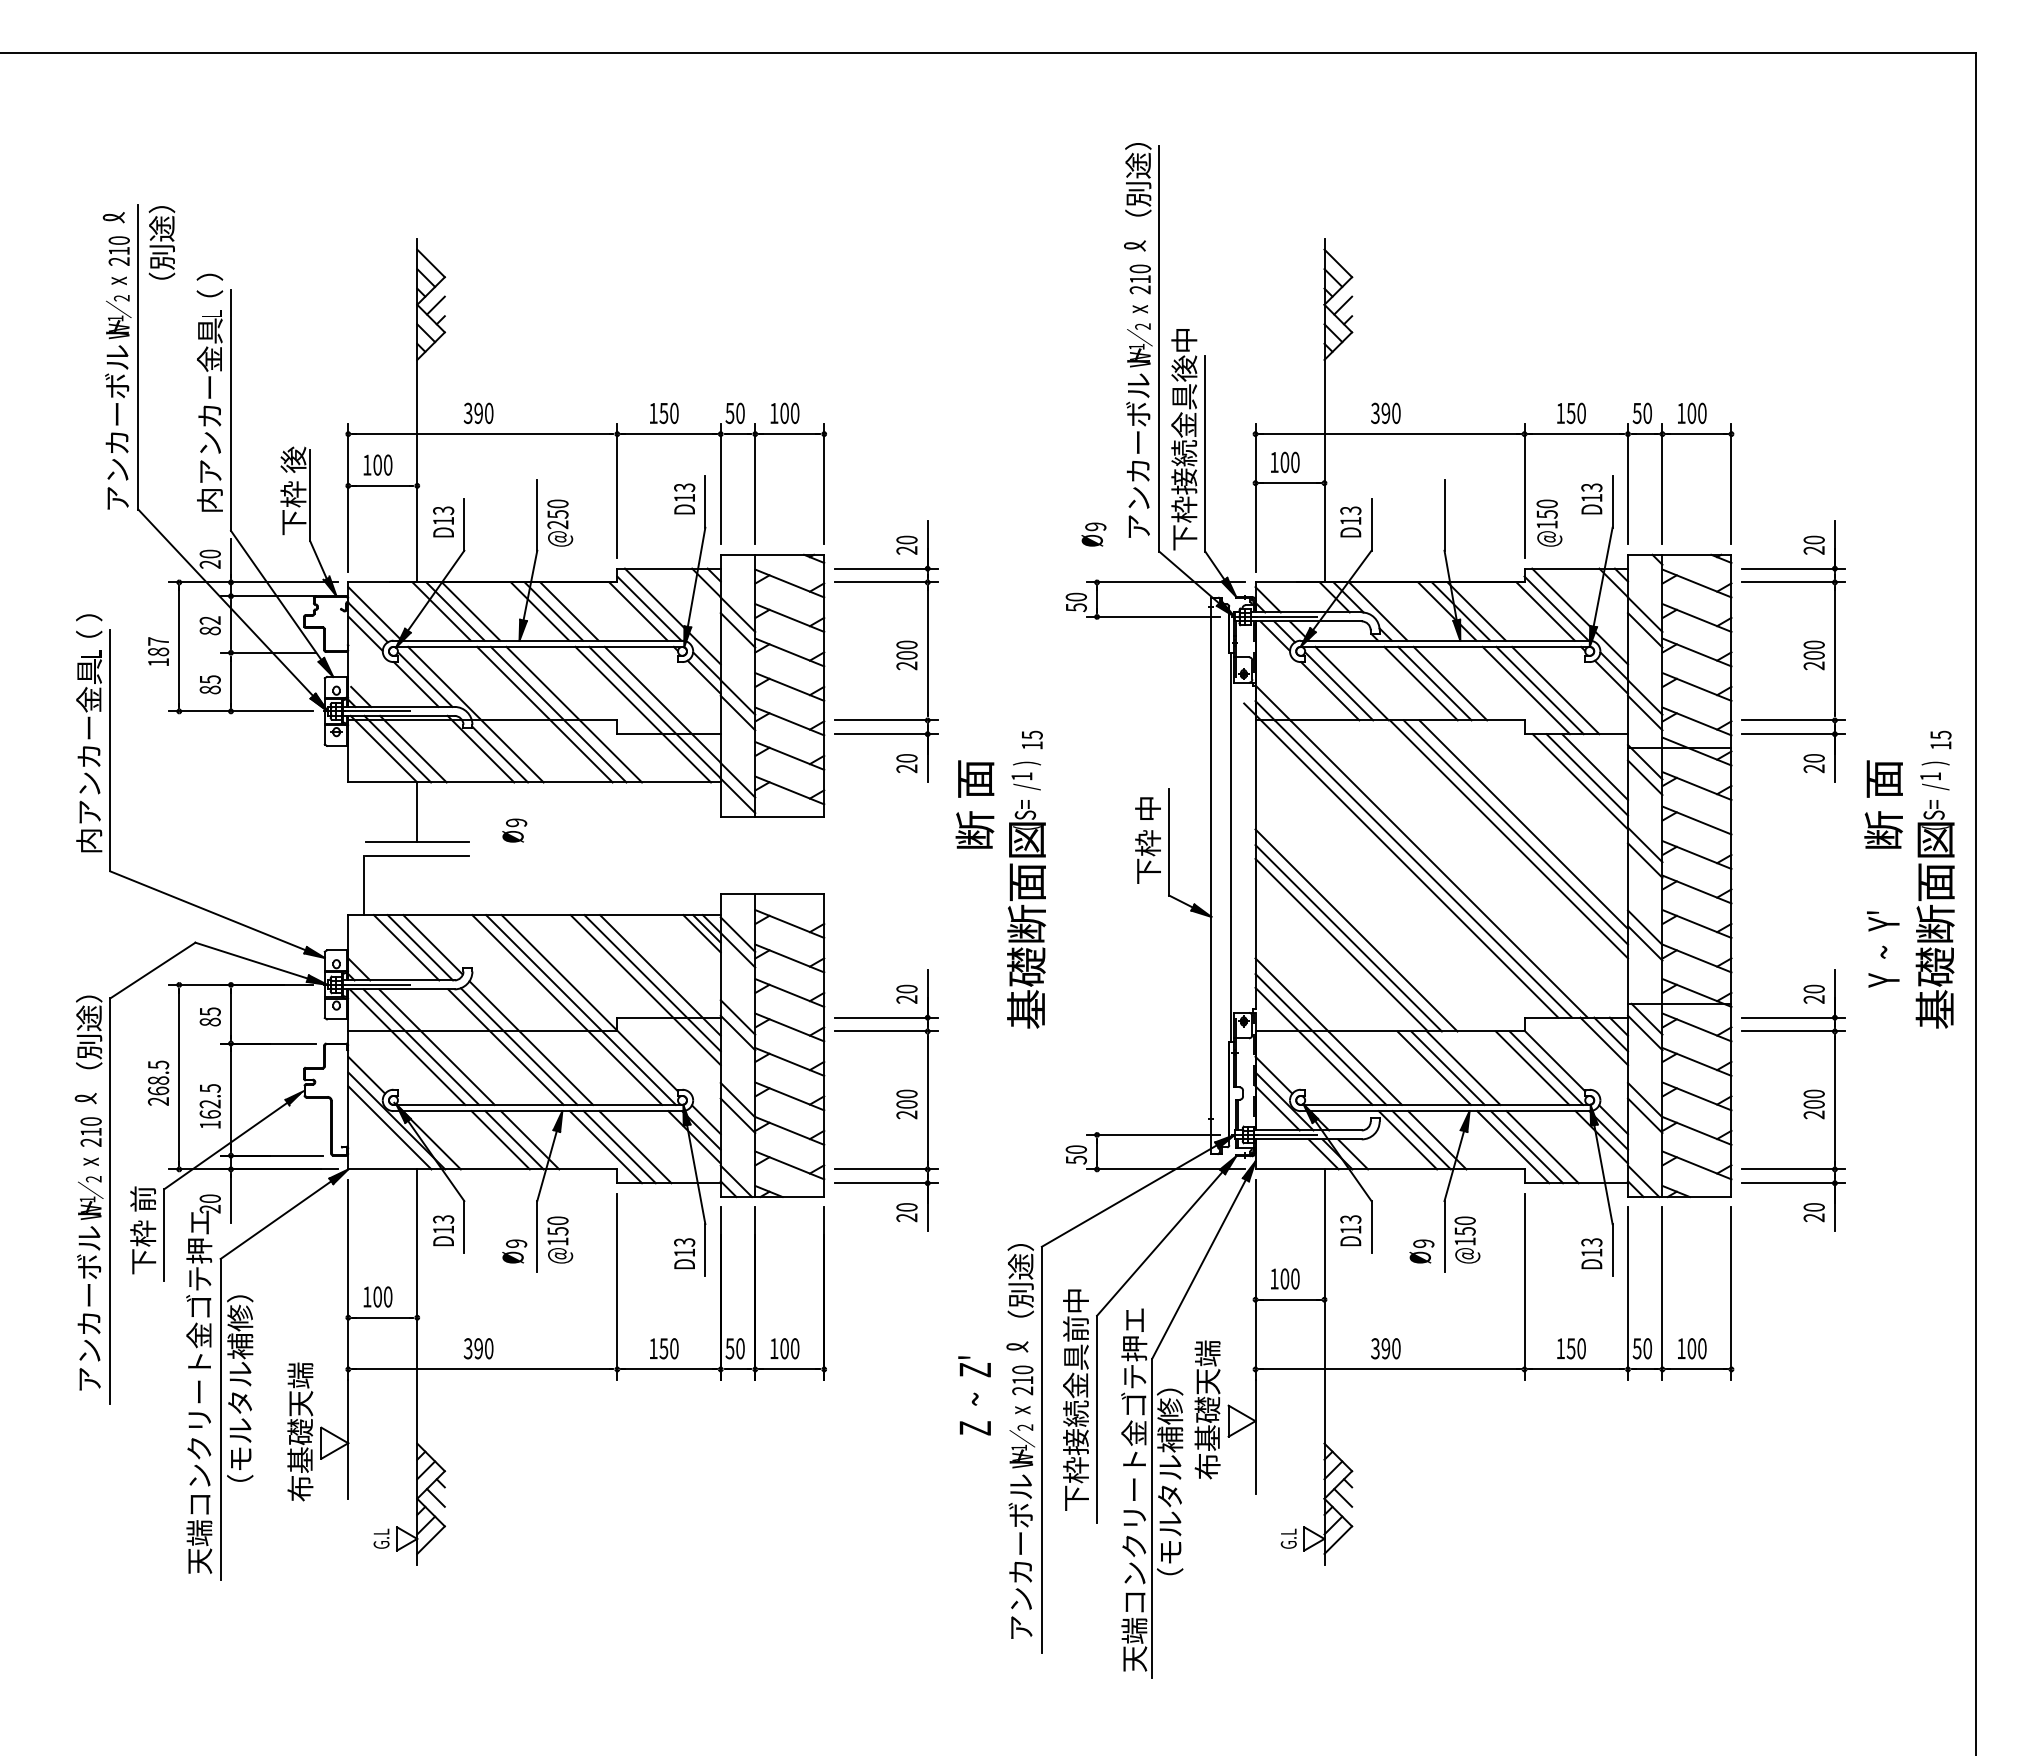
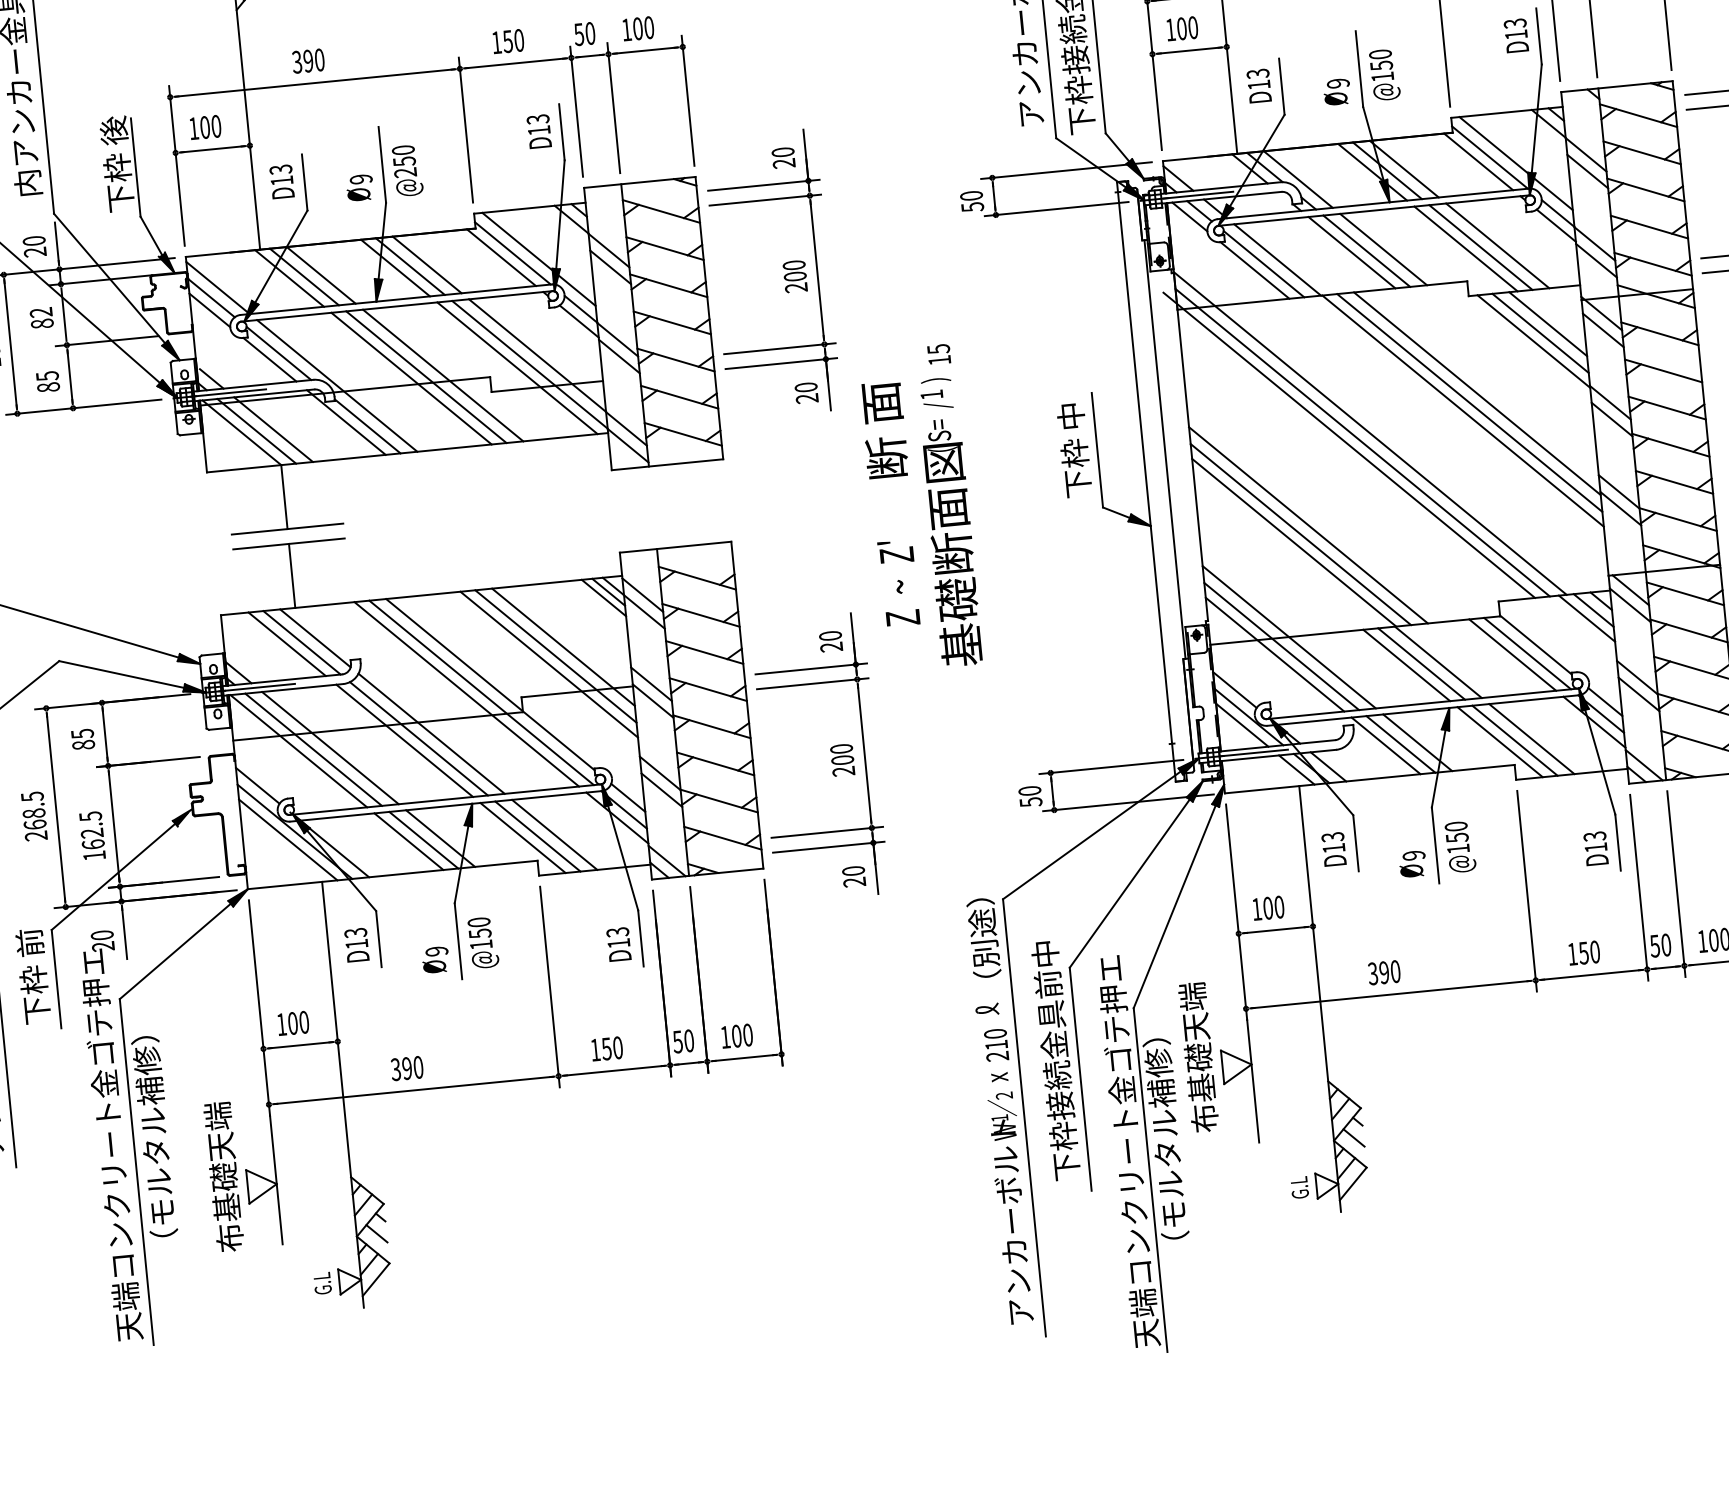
text: (1549, 522) -> (1384, 74), moved
text: (1093, 534) -> (1336, 92), moved
text: (514, 830) -> (359, 187), moved
line: (364, 885) -> (292, 576), moved
text: (974, 1395) -> (898, 582), moved

